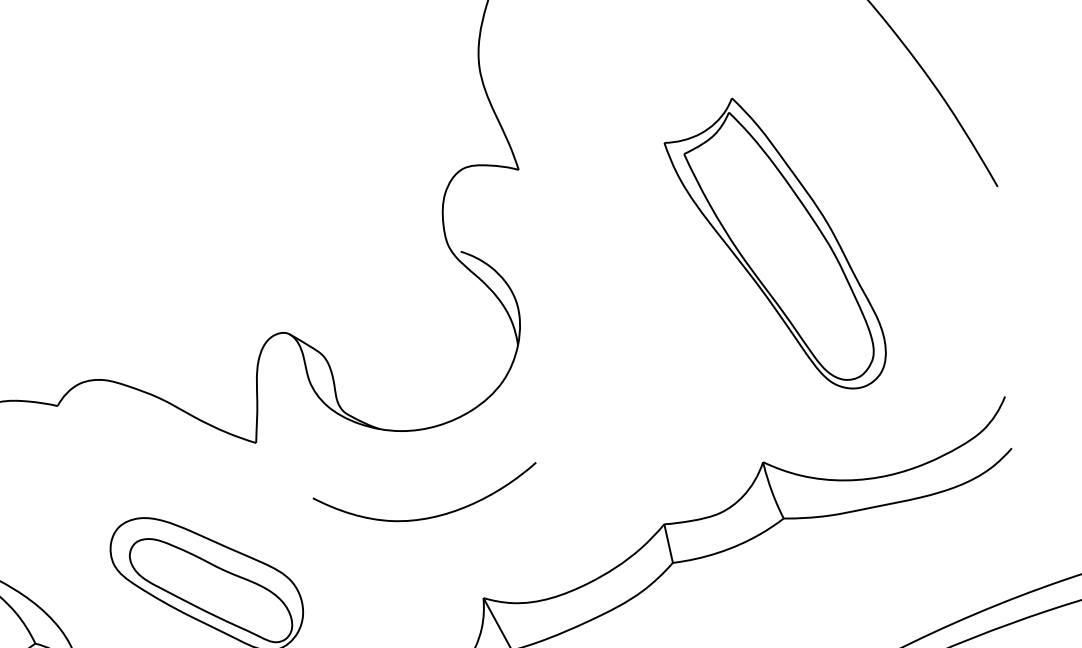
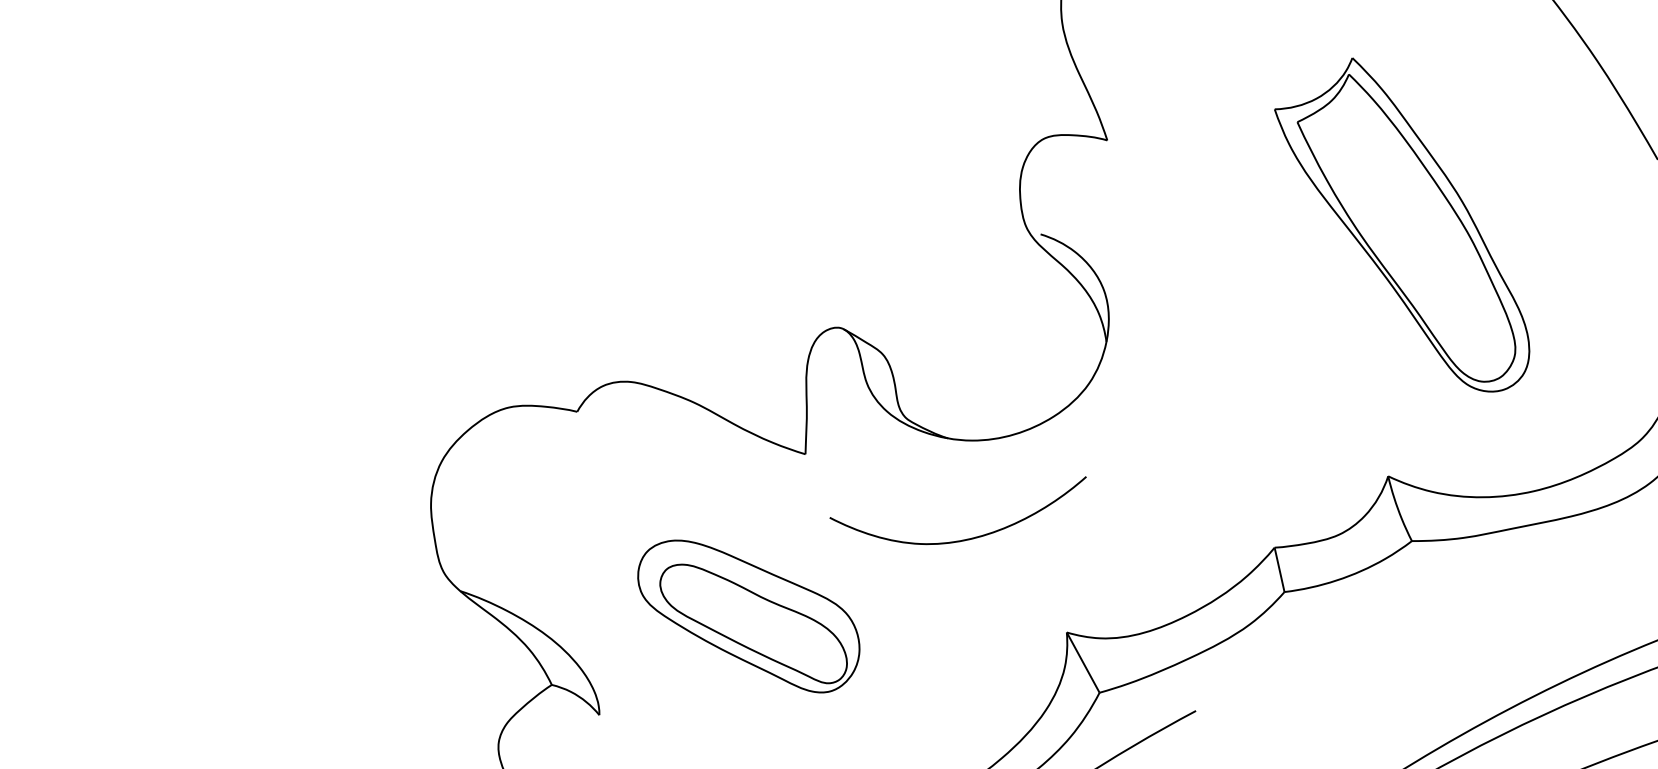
curve: (428, 517) -> (962, 539), moved

